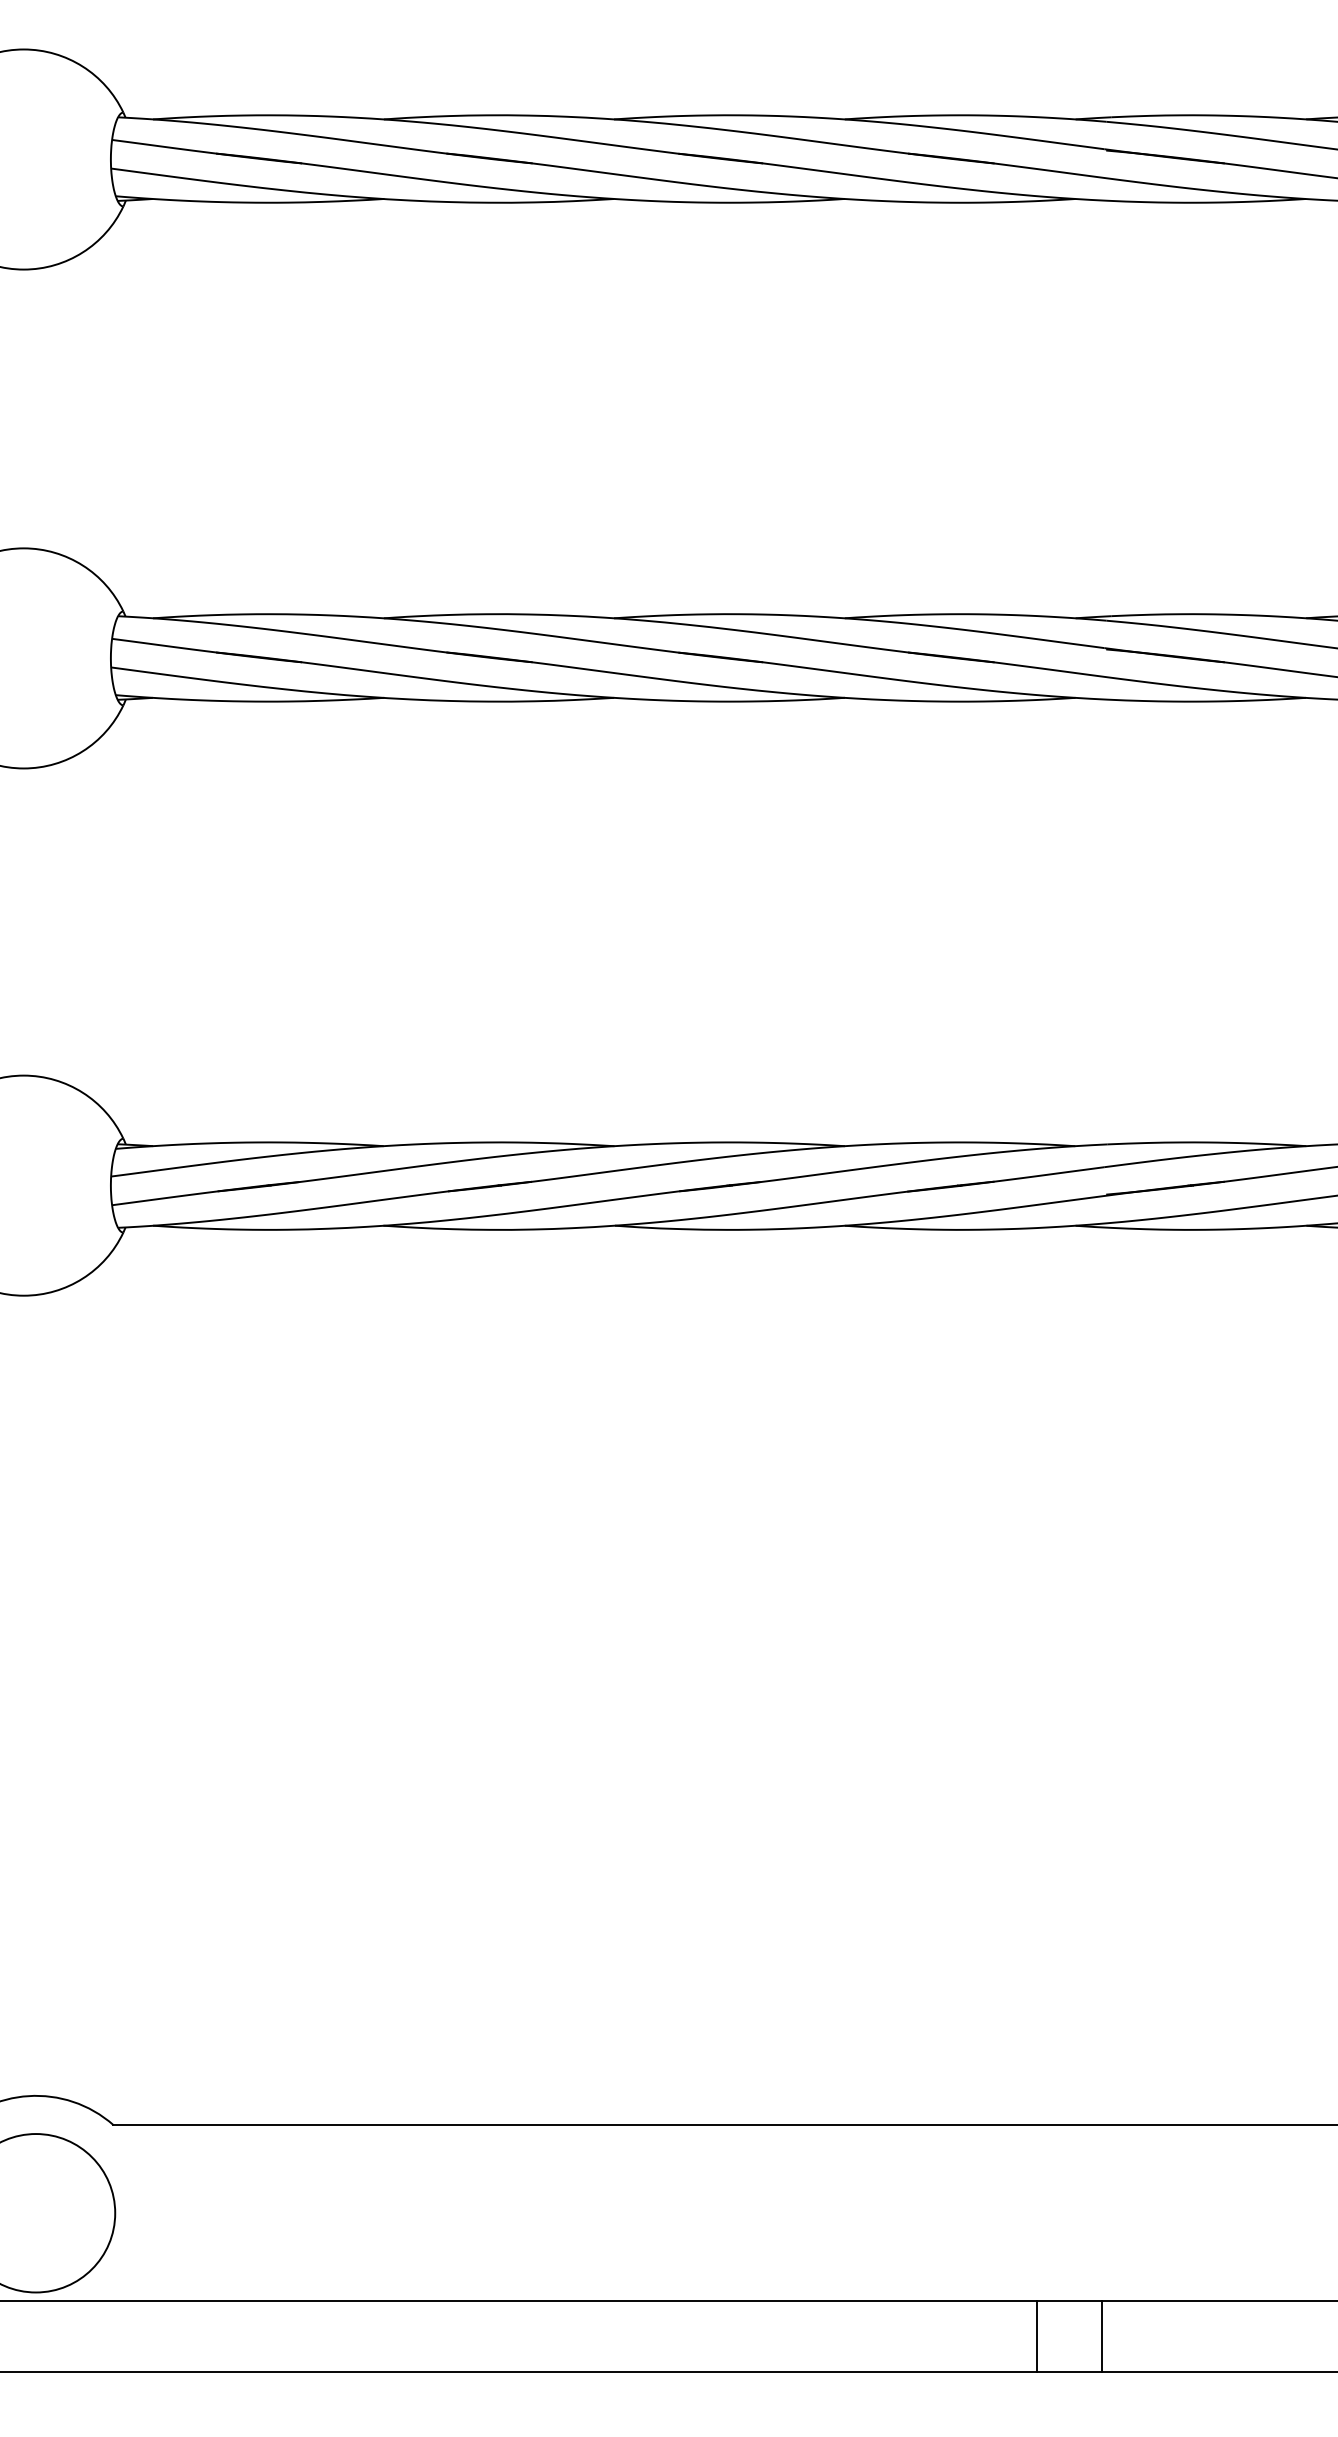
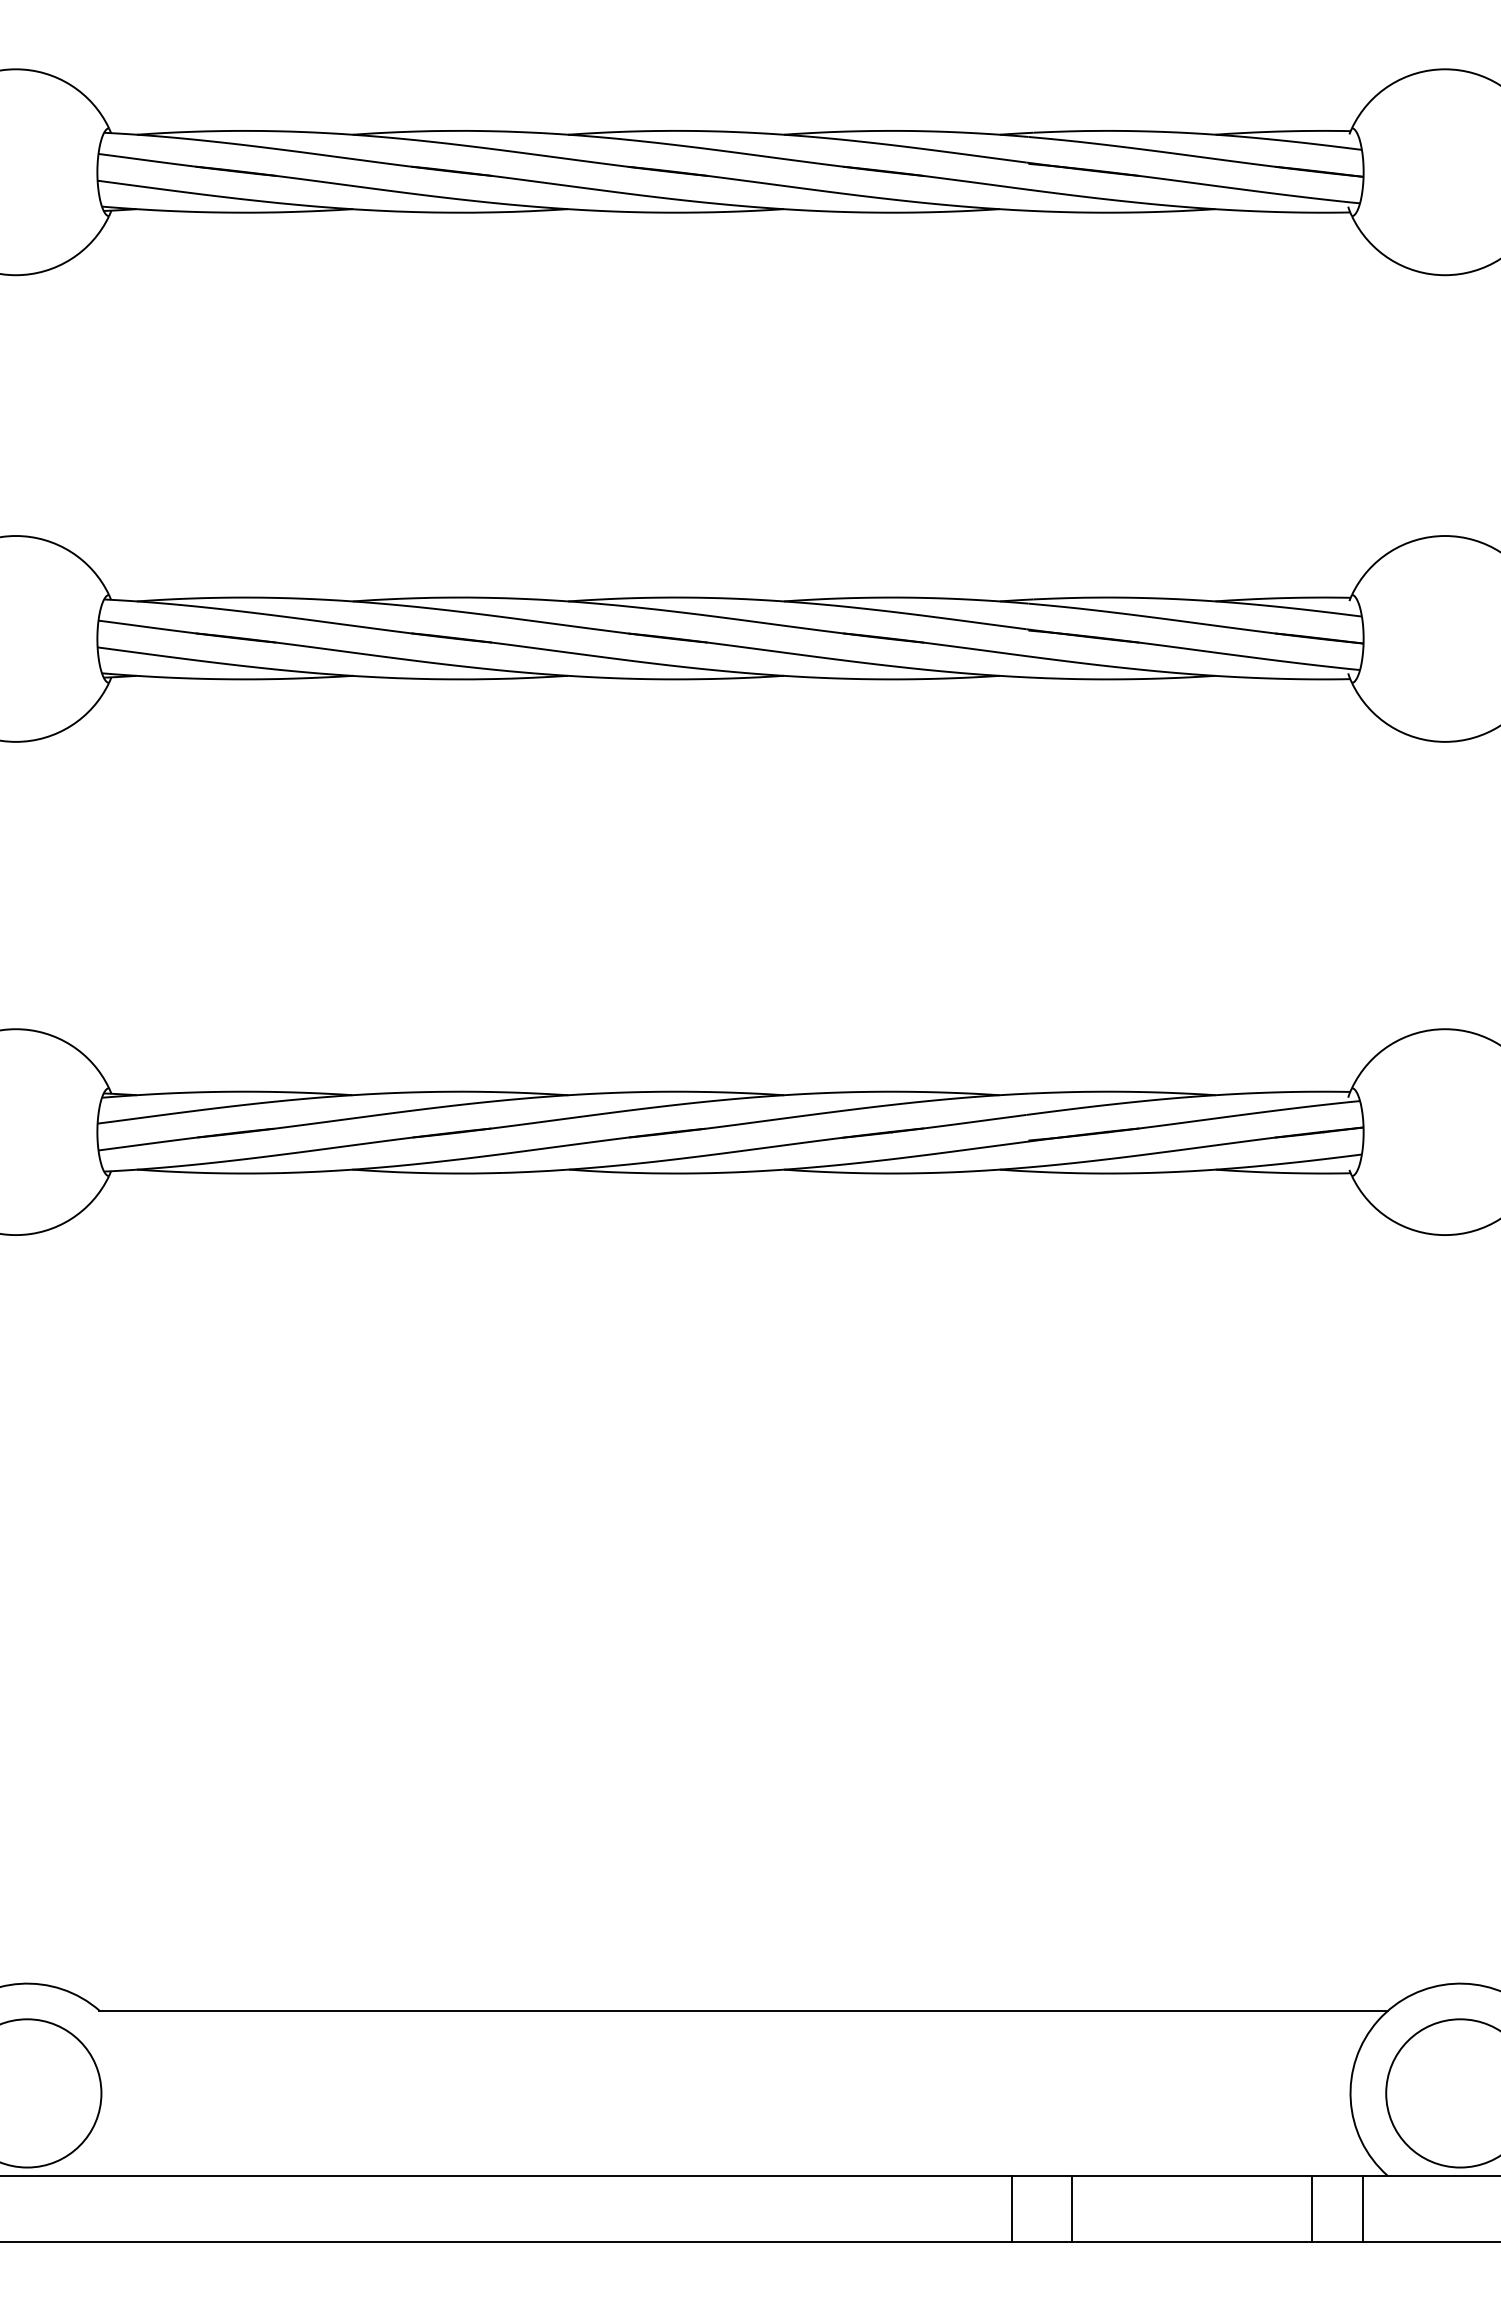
line: (1036, 2336) -> (1012, 2208), moved
line: (1101, 2336) -> (1072, 2208), moved

